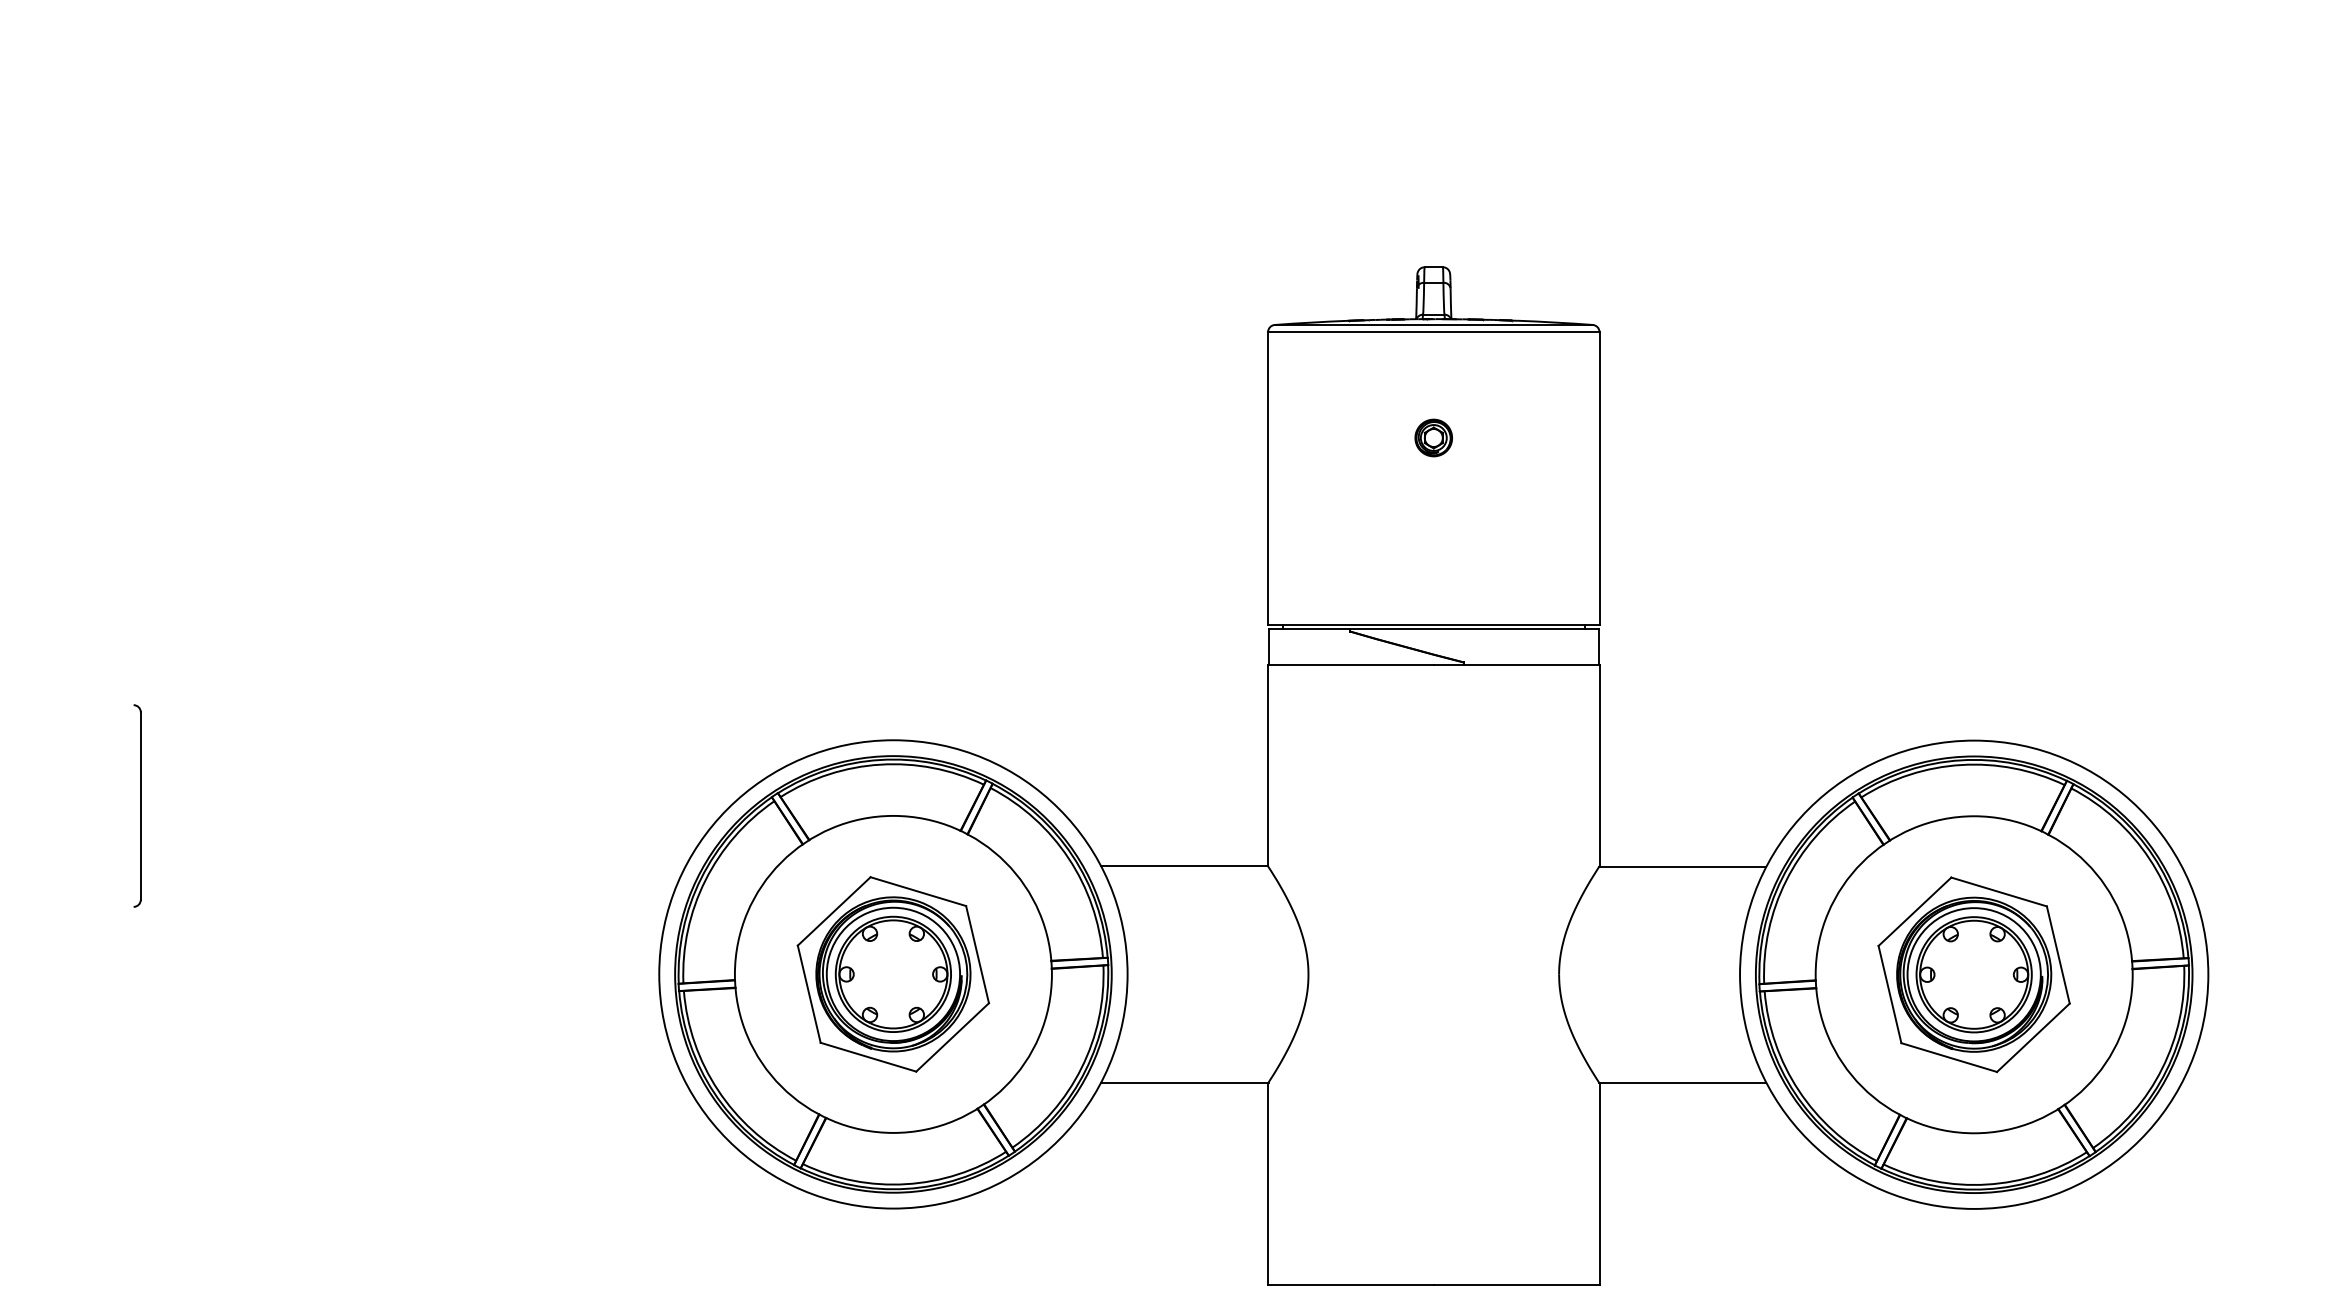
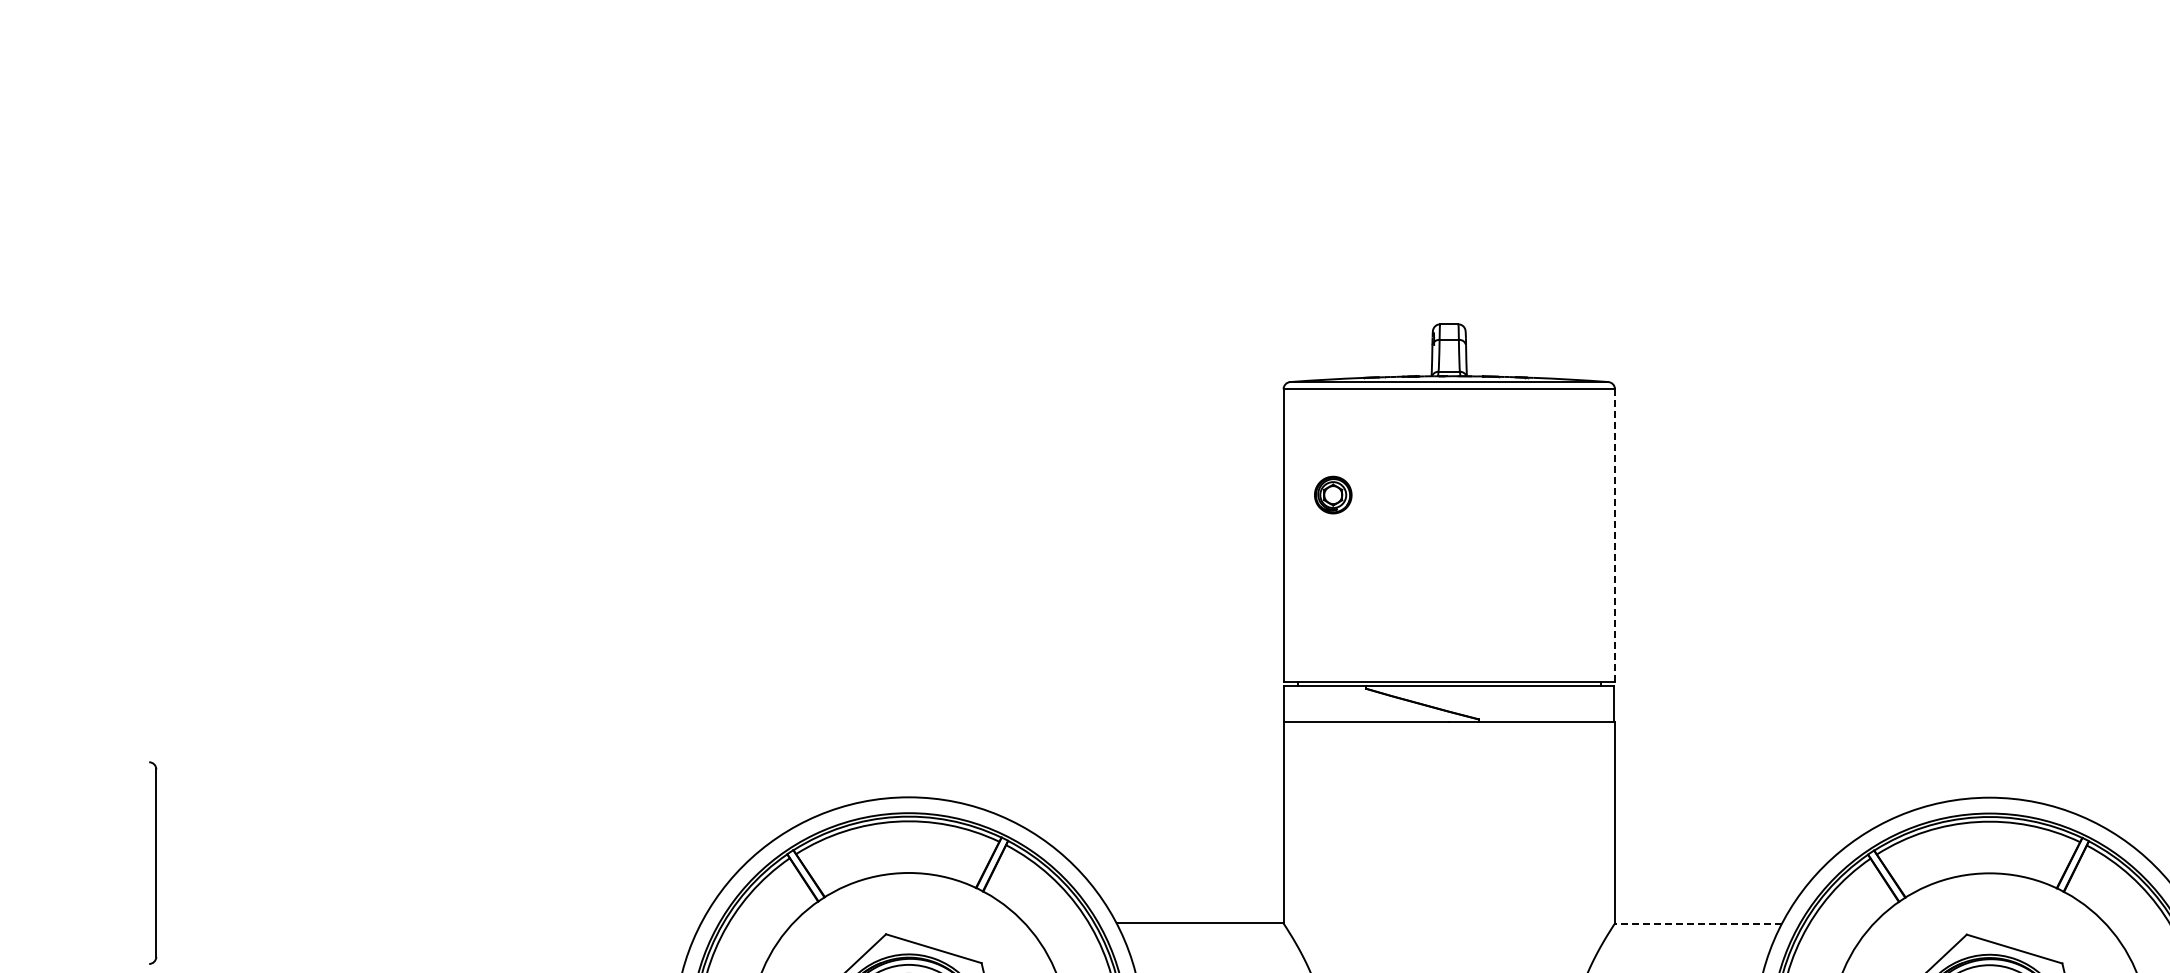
part: (1433, 437) -> (1332, 494), moved
line: (1599, 478) -> (1614, 535), solid -> dashed
line: (1682, 866) -> (1697, 923), solid -> dashed

